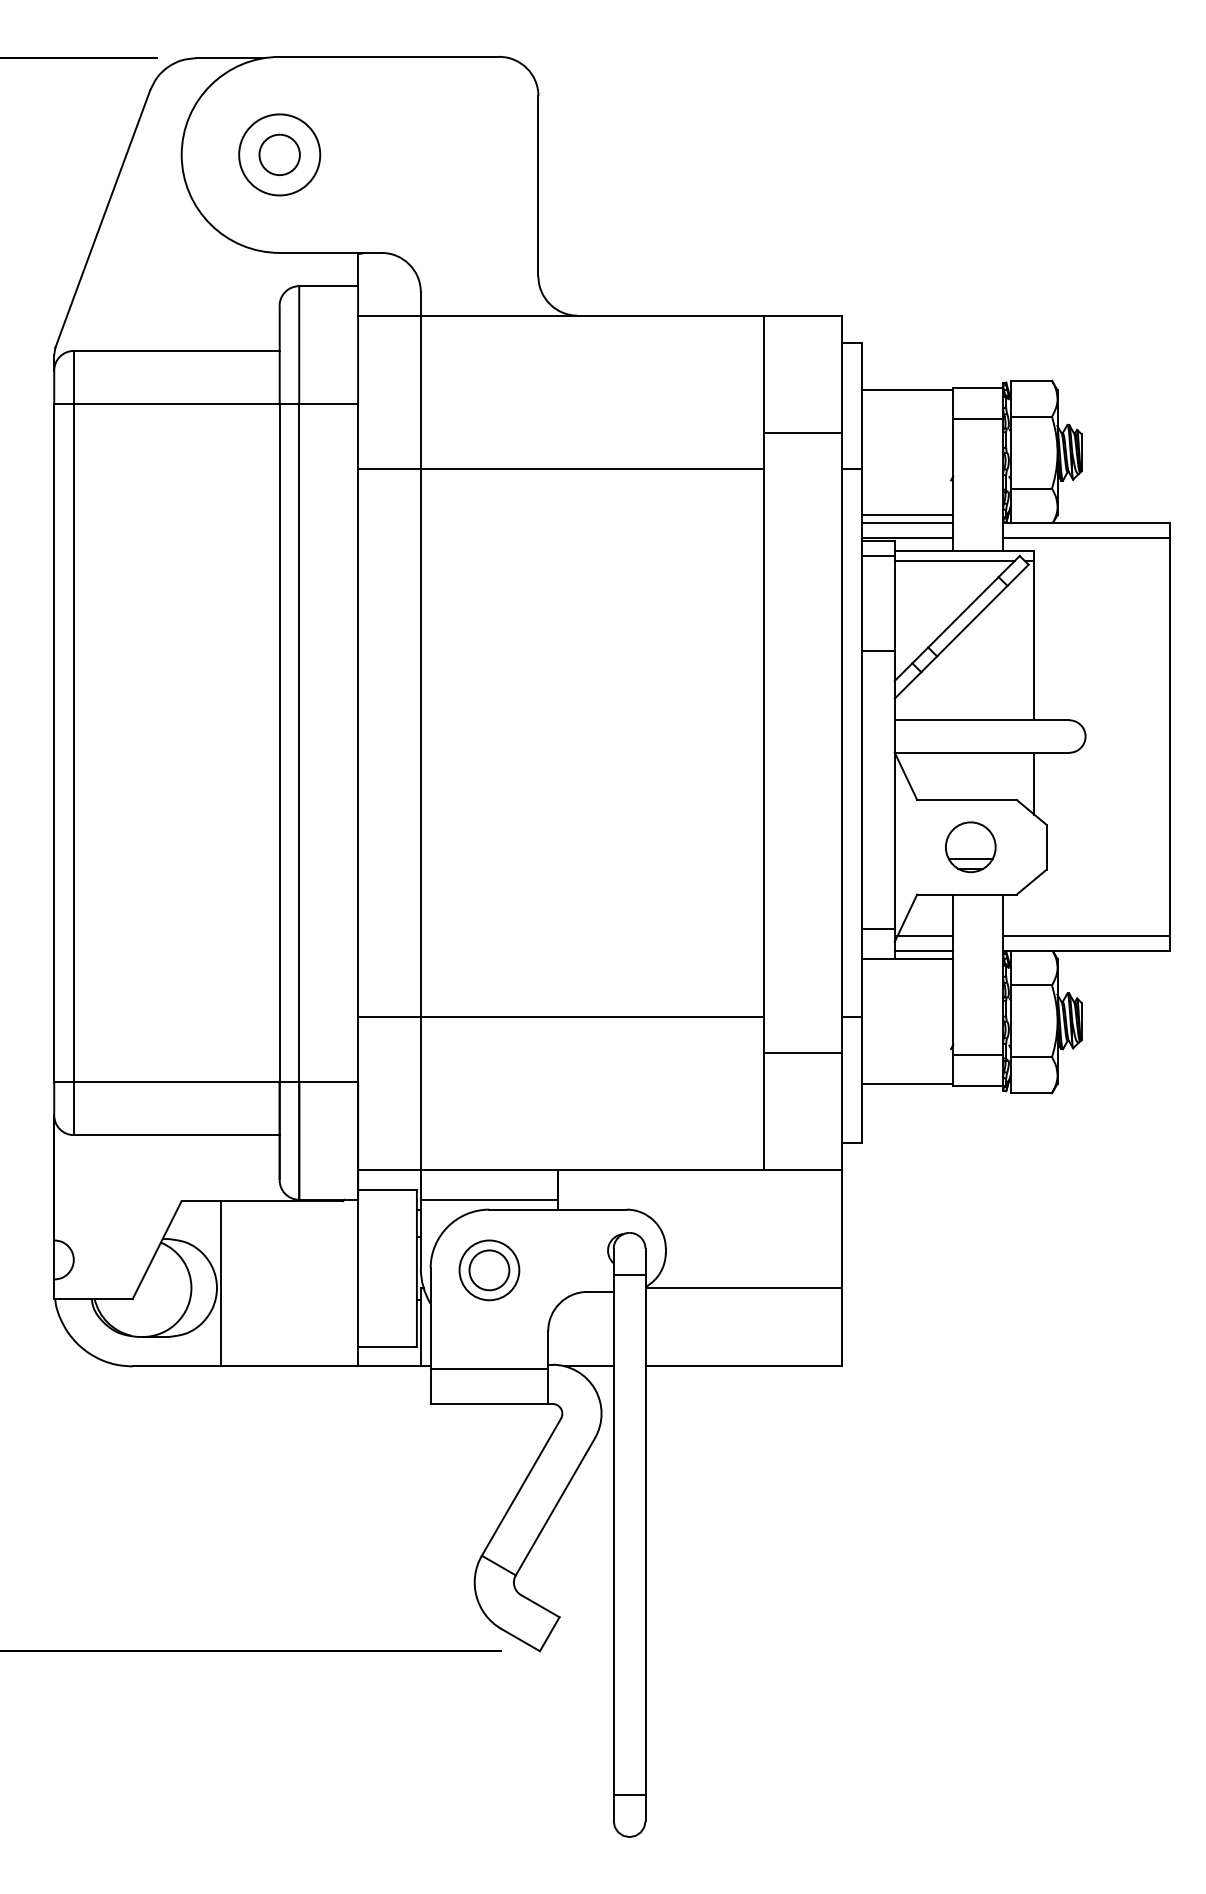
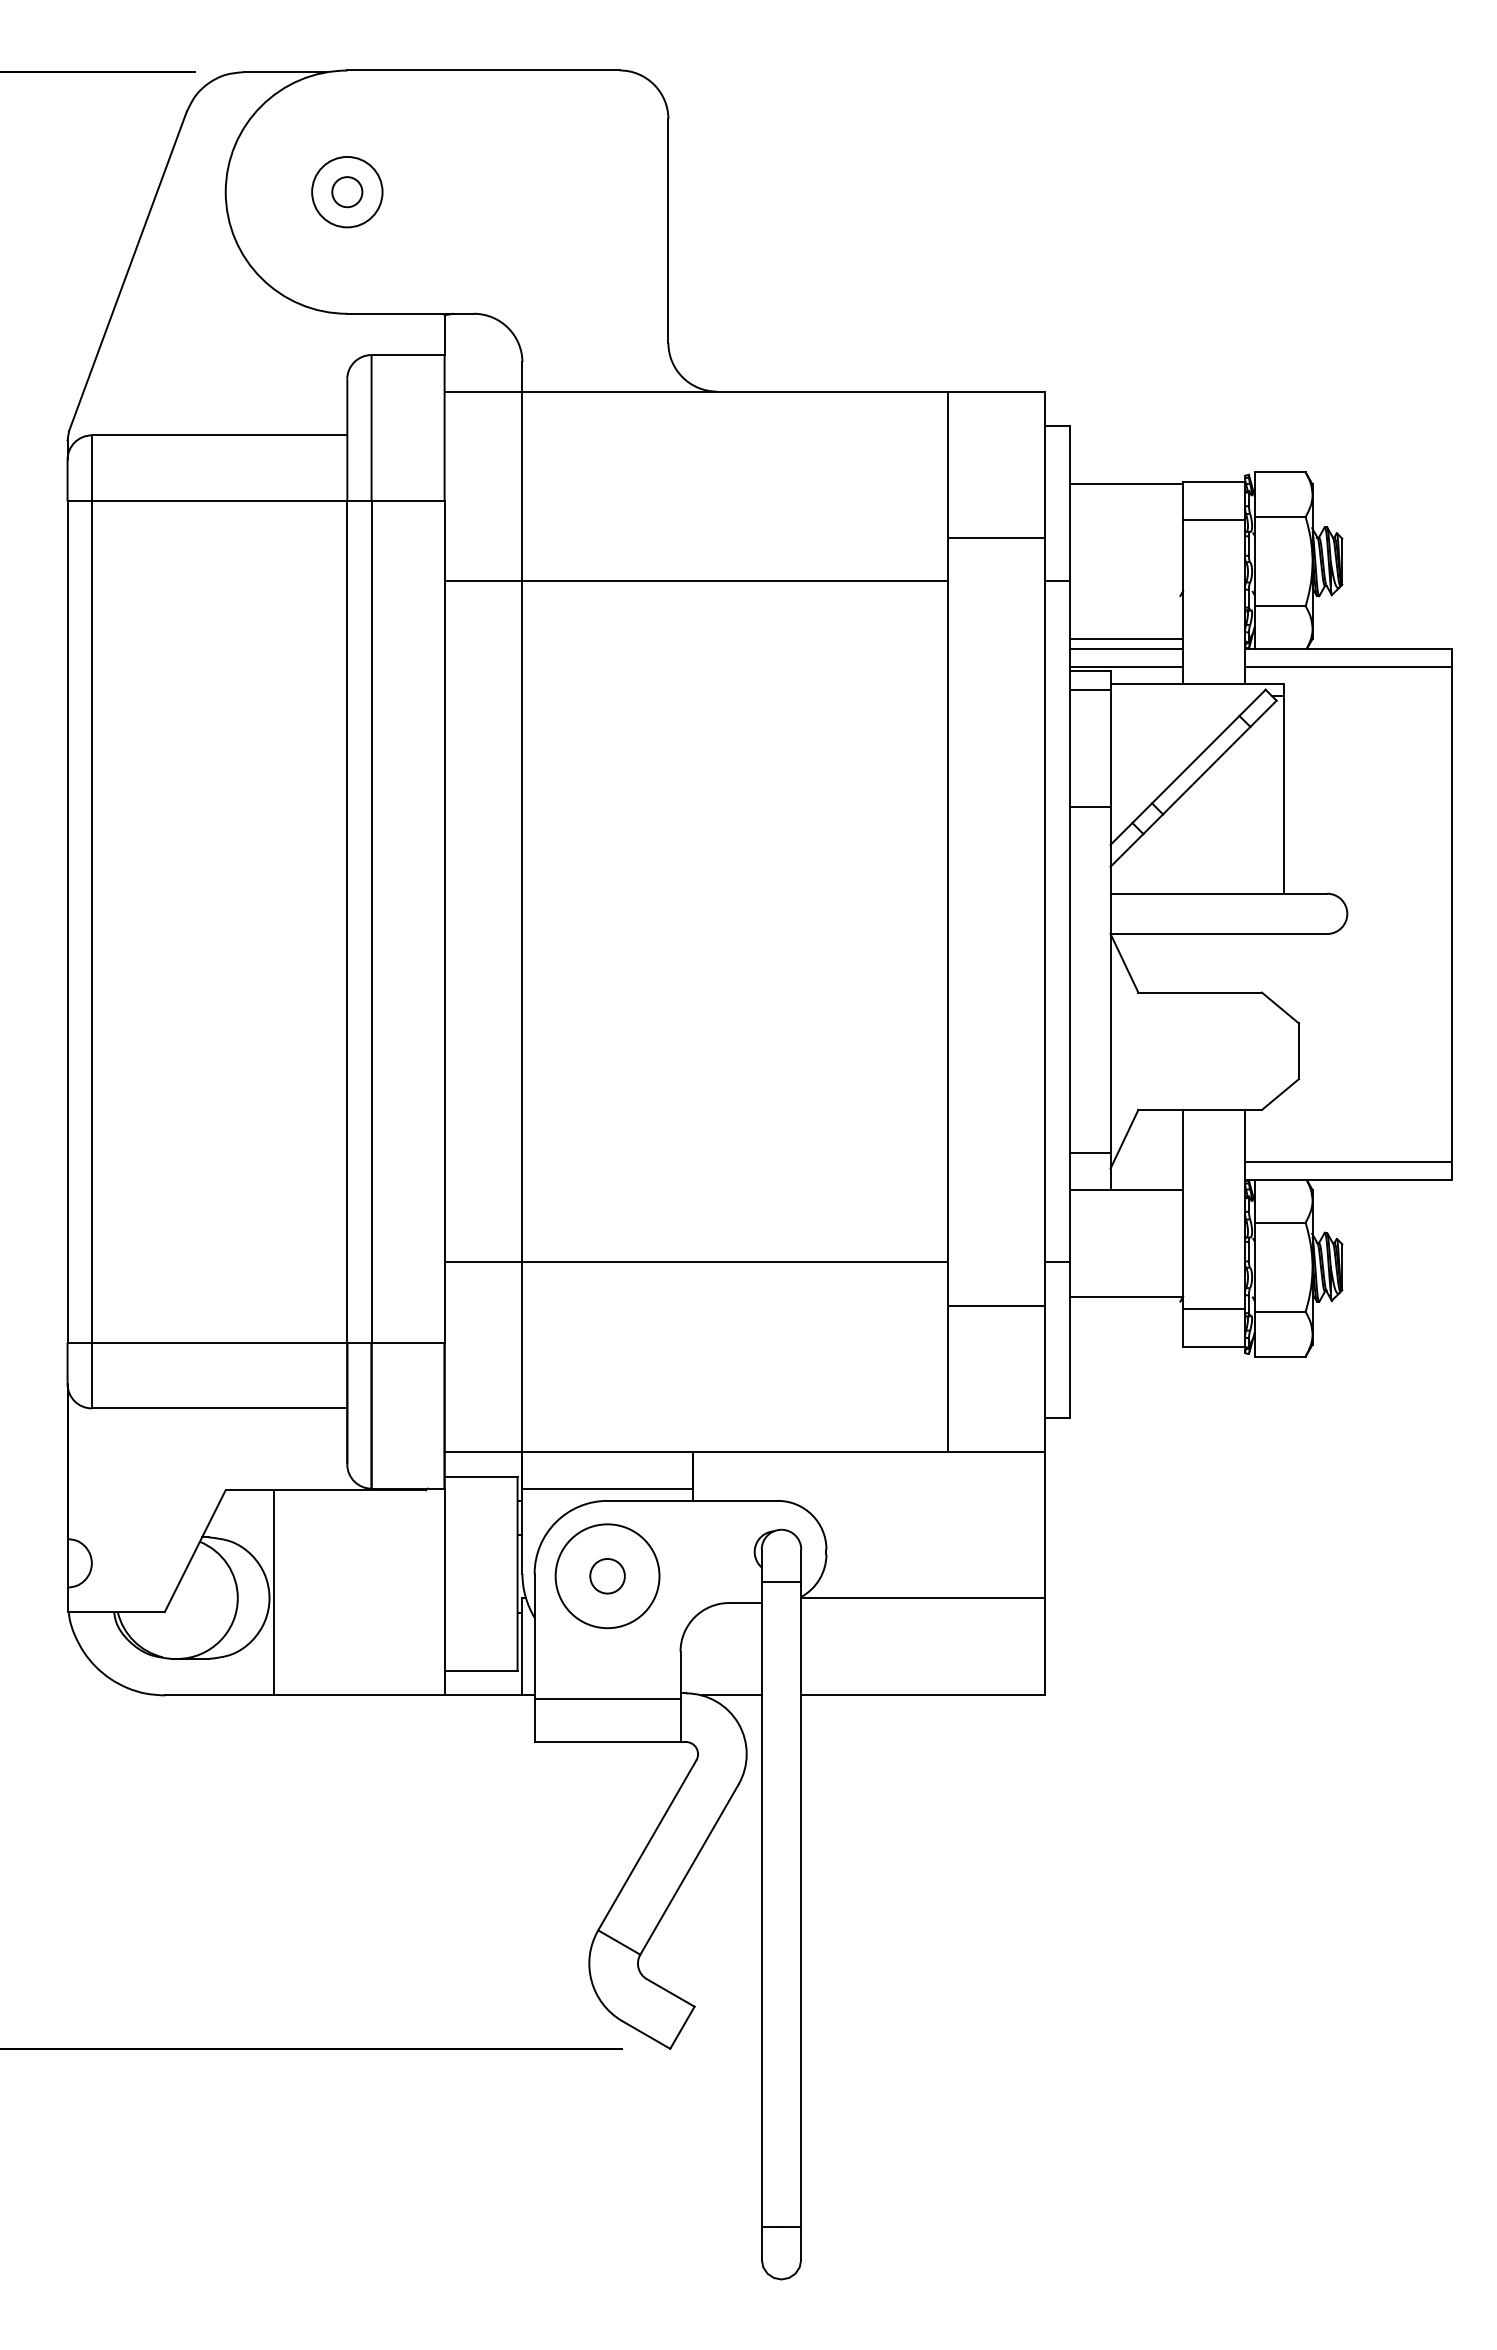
circle: (279, 154) -> (347, 191), size x0.7
circle: (279, 155) -> (347, 192), size x0.6
line: (954, 561) -> (1184, 696), removed
line: (1034, 782) -> (1283, 971), removed
part: (970, 847) -> (1204, 1051), removed
line: (925, 936) -> (1148, 1161), removed
line: (923, 951) -> (1146, 1180), removed
line: (907, 1083) -> (1126, 1296), moved
circle: (489, 1270) -> (607, 1576), size x0.7
circle: (489, 1270) -> (607, 1576), size x1.4

